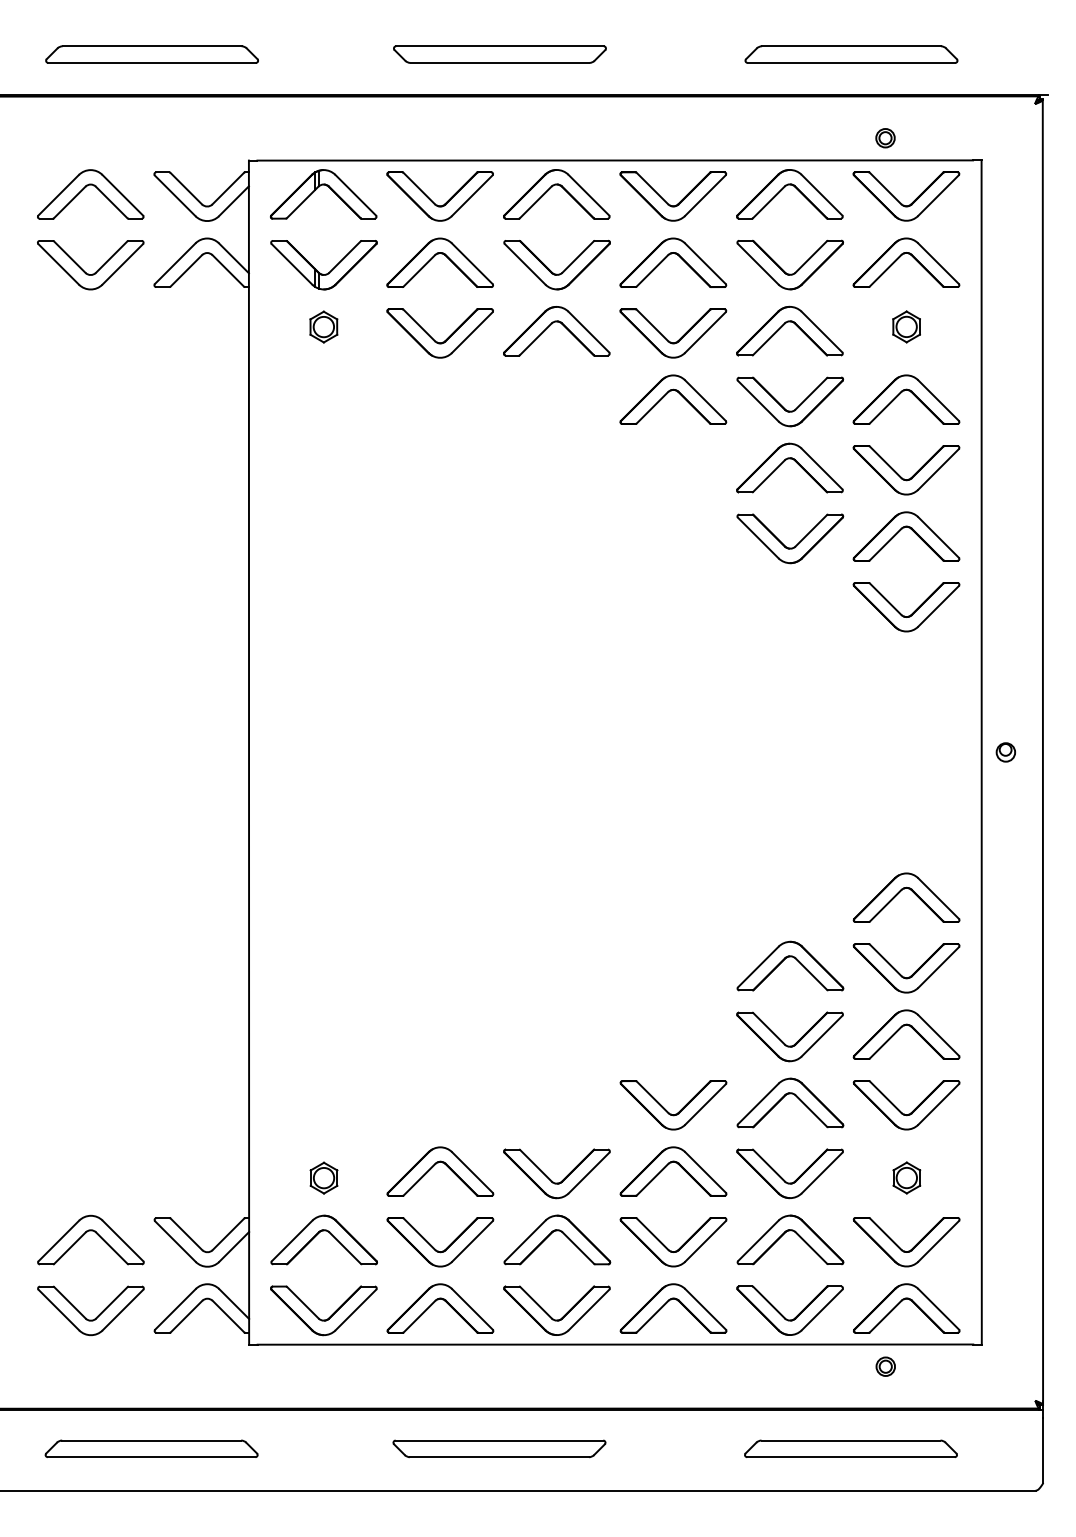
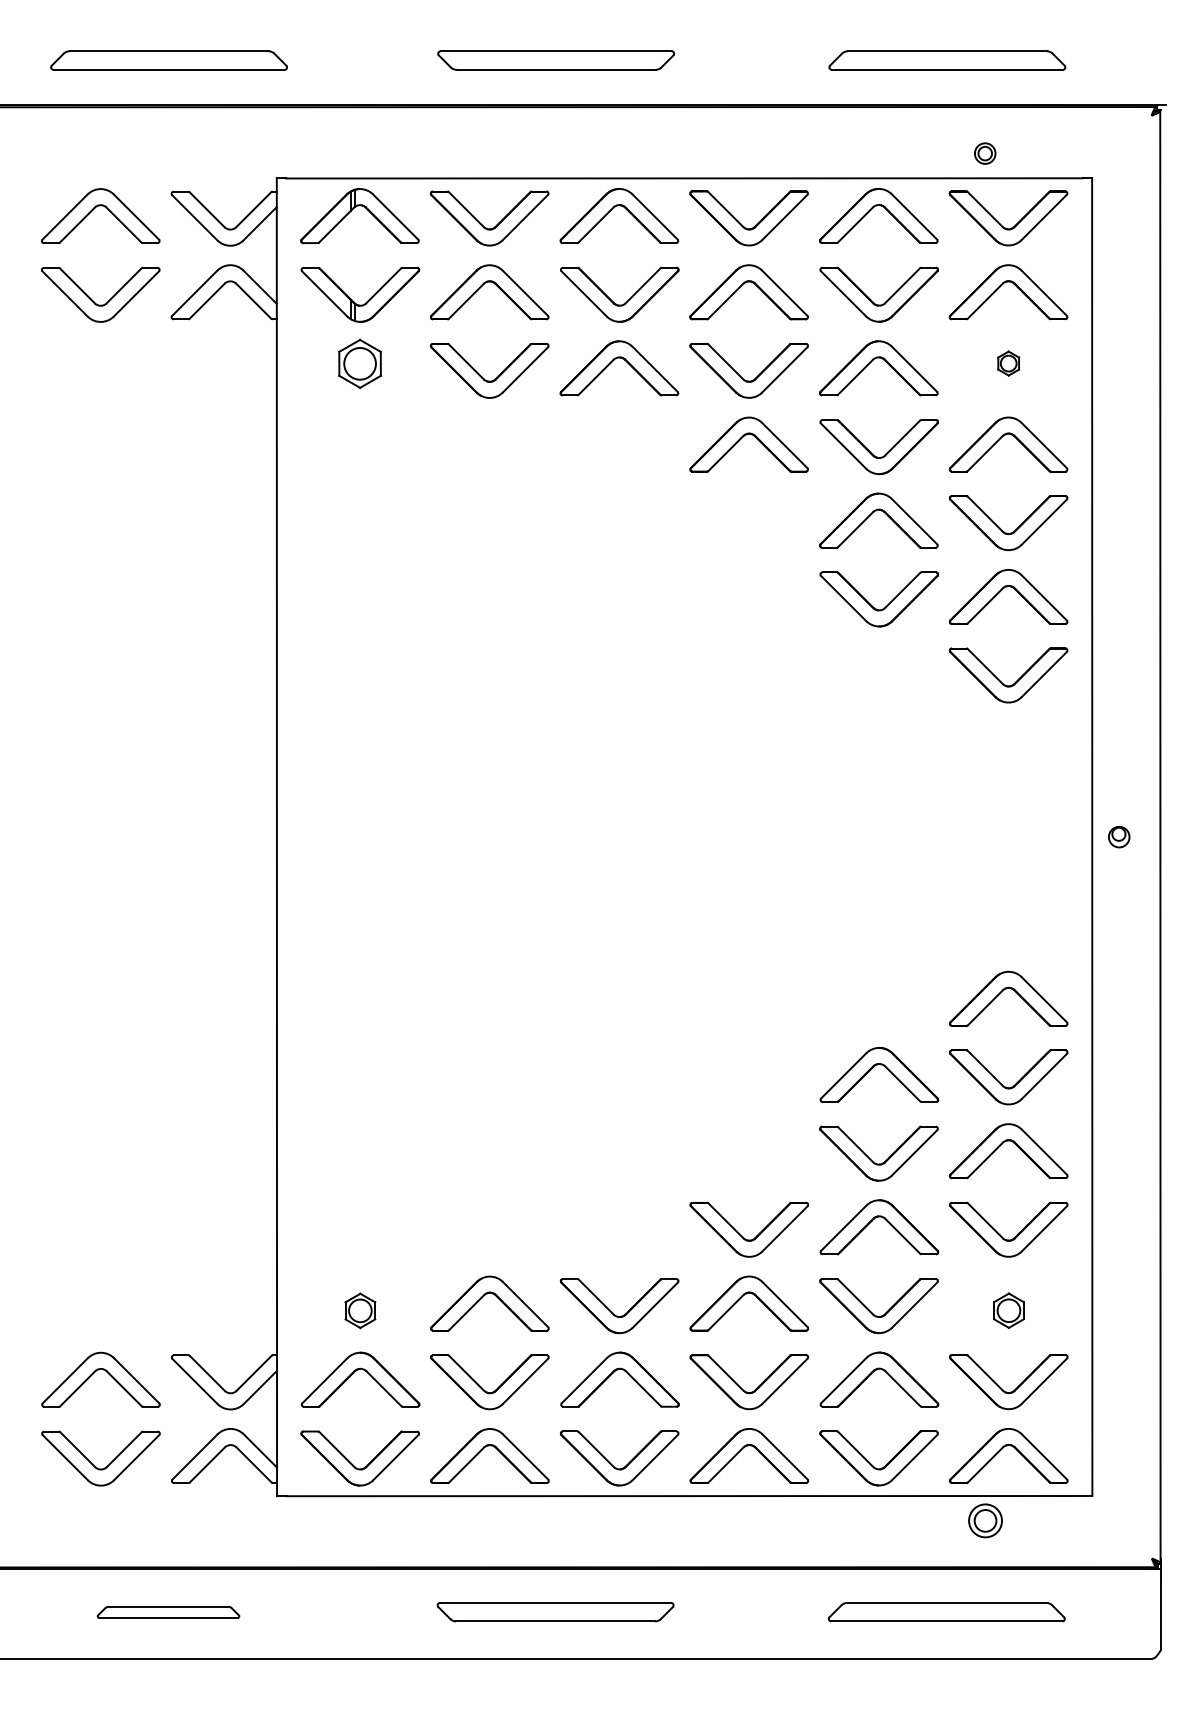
part: (324, 326) -> (360, 363), size x1.4
part: (906, 326) -> (1008, 363), size x0.7
part: (885, 1366) -> (985, 1520), size x1.6
part: (151, 1449) -> (168, 1612), size x0.6

